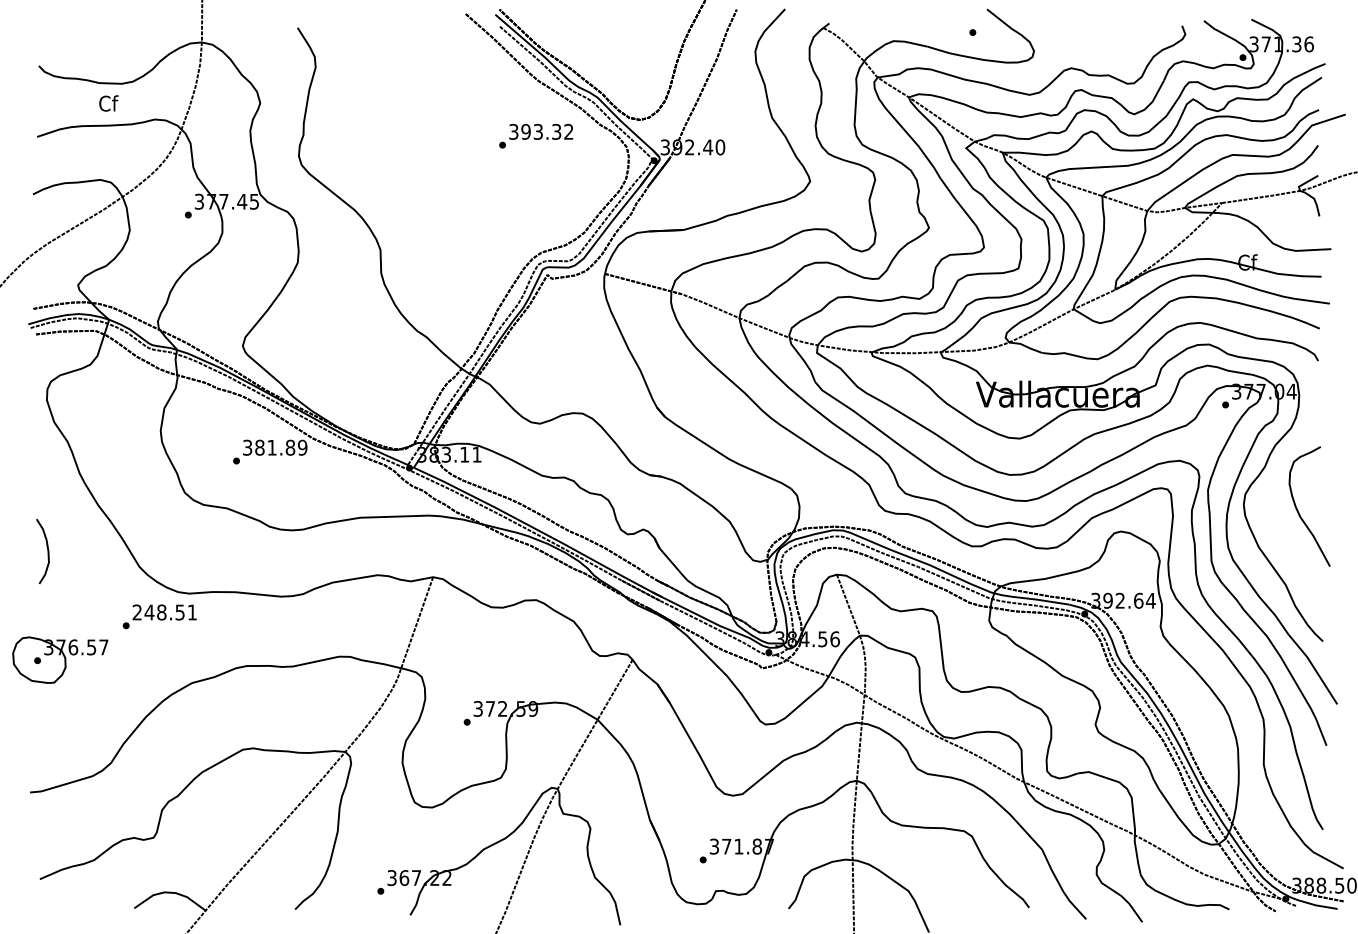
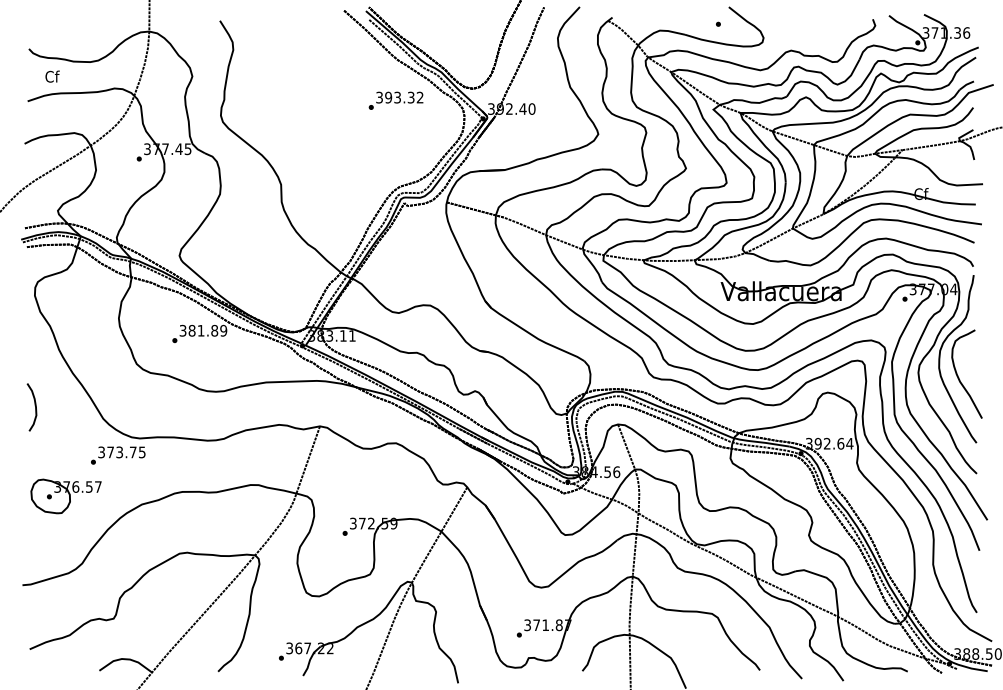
text: (108, 103) -> (52, 76), moved
curve: (1273, 485) -> (940, 358), added
text: (164, 612) -> (121, 452), 248.51 -> 373.75
part: (60, 659) -> (66, 495), moved

